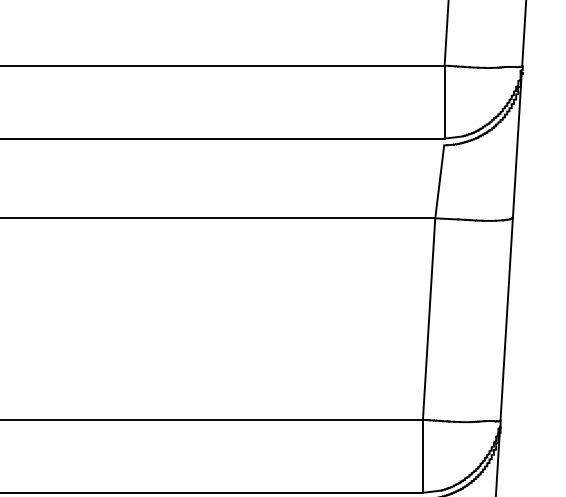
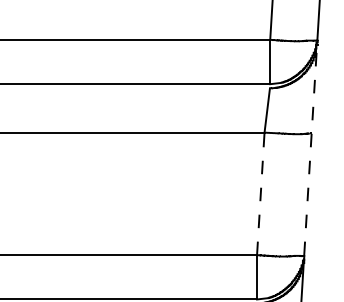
line: (510, 246) -> (310, 149), solid -> dashed
line: (428, 318) -> (260, 193), solid -> dashed

